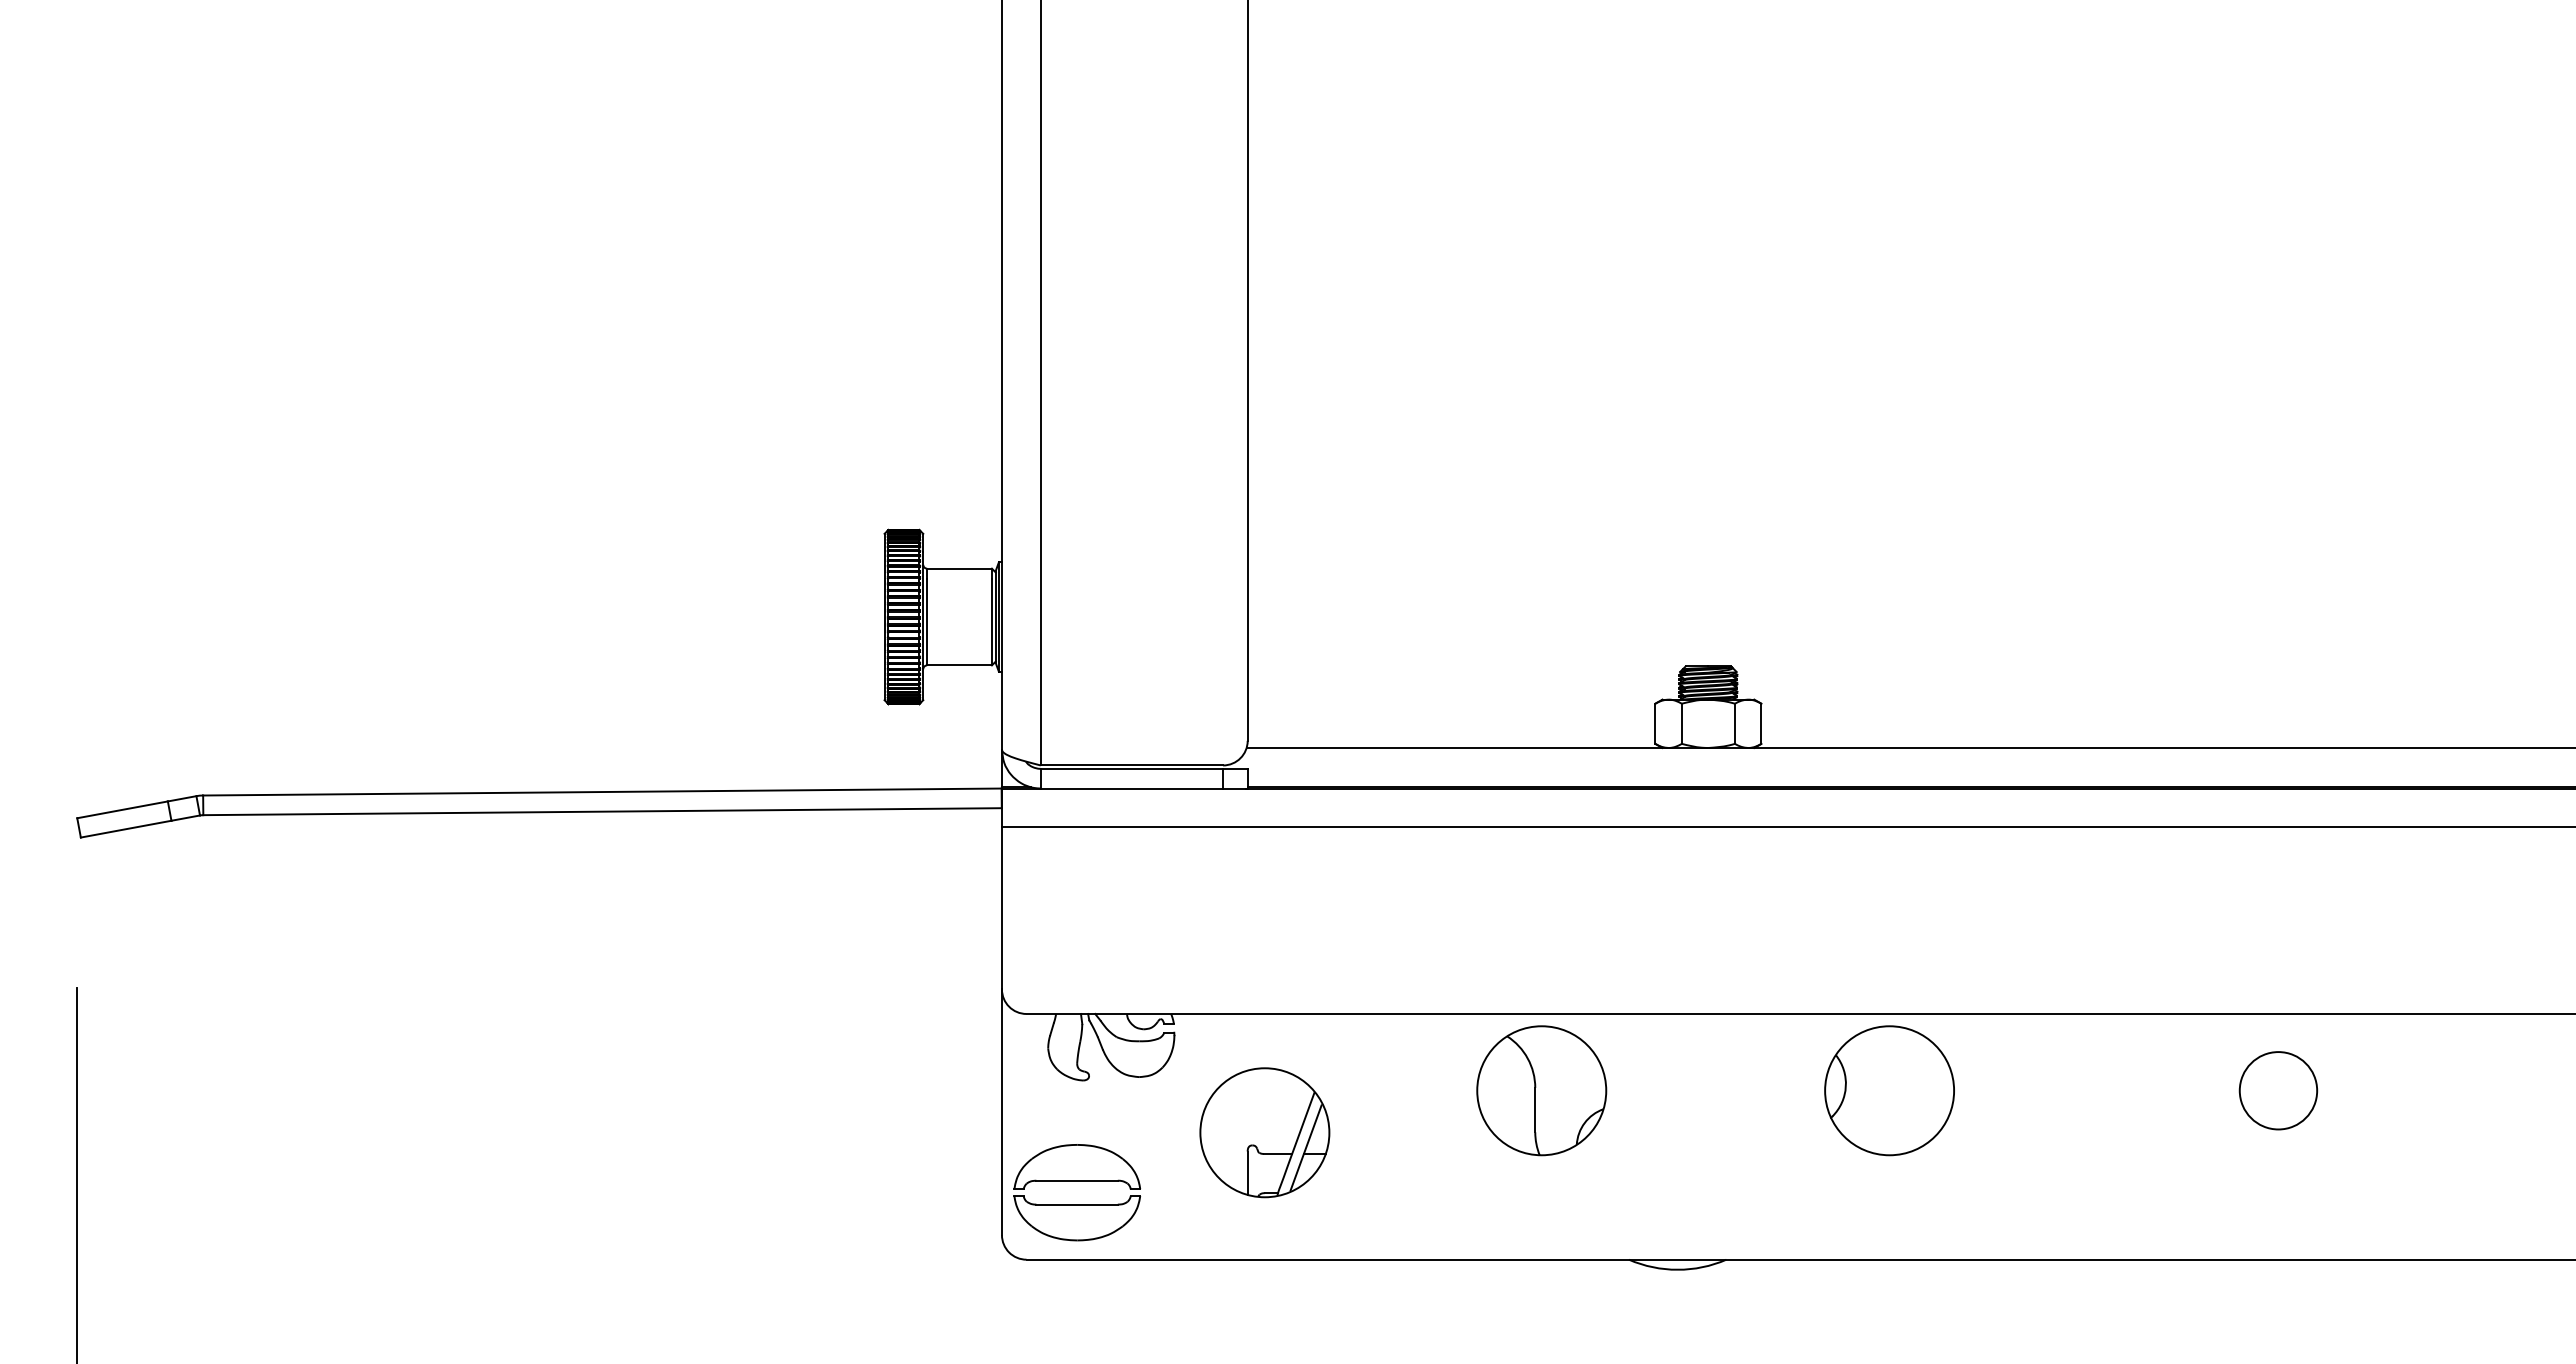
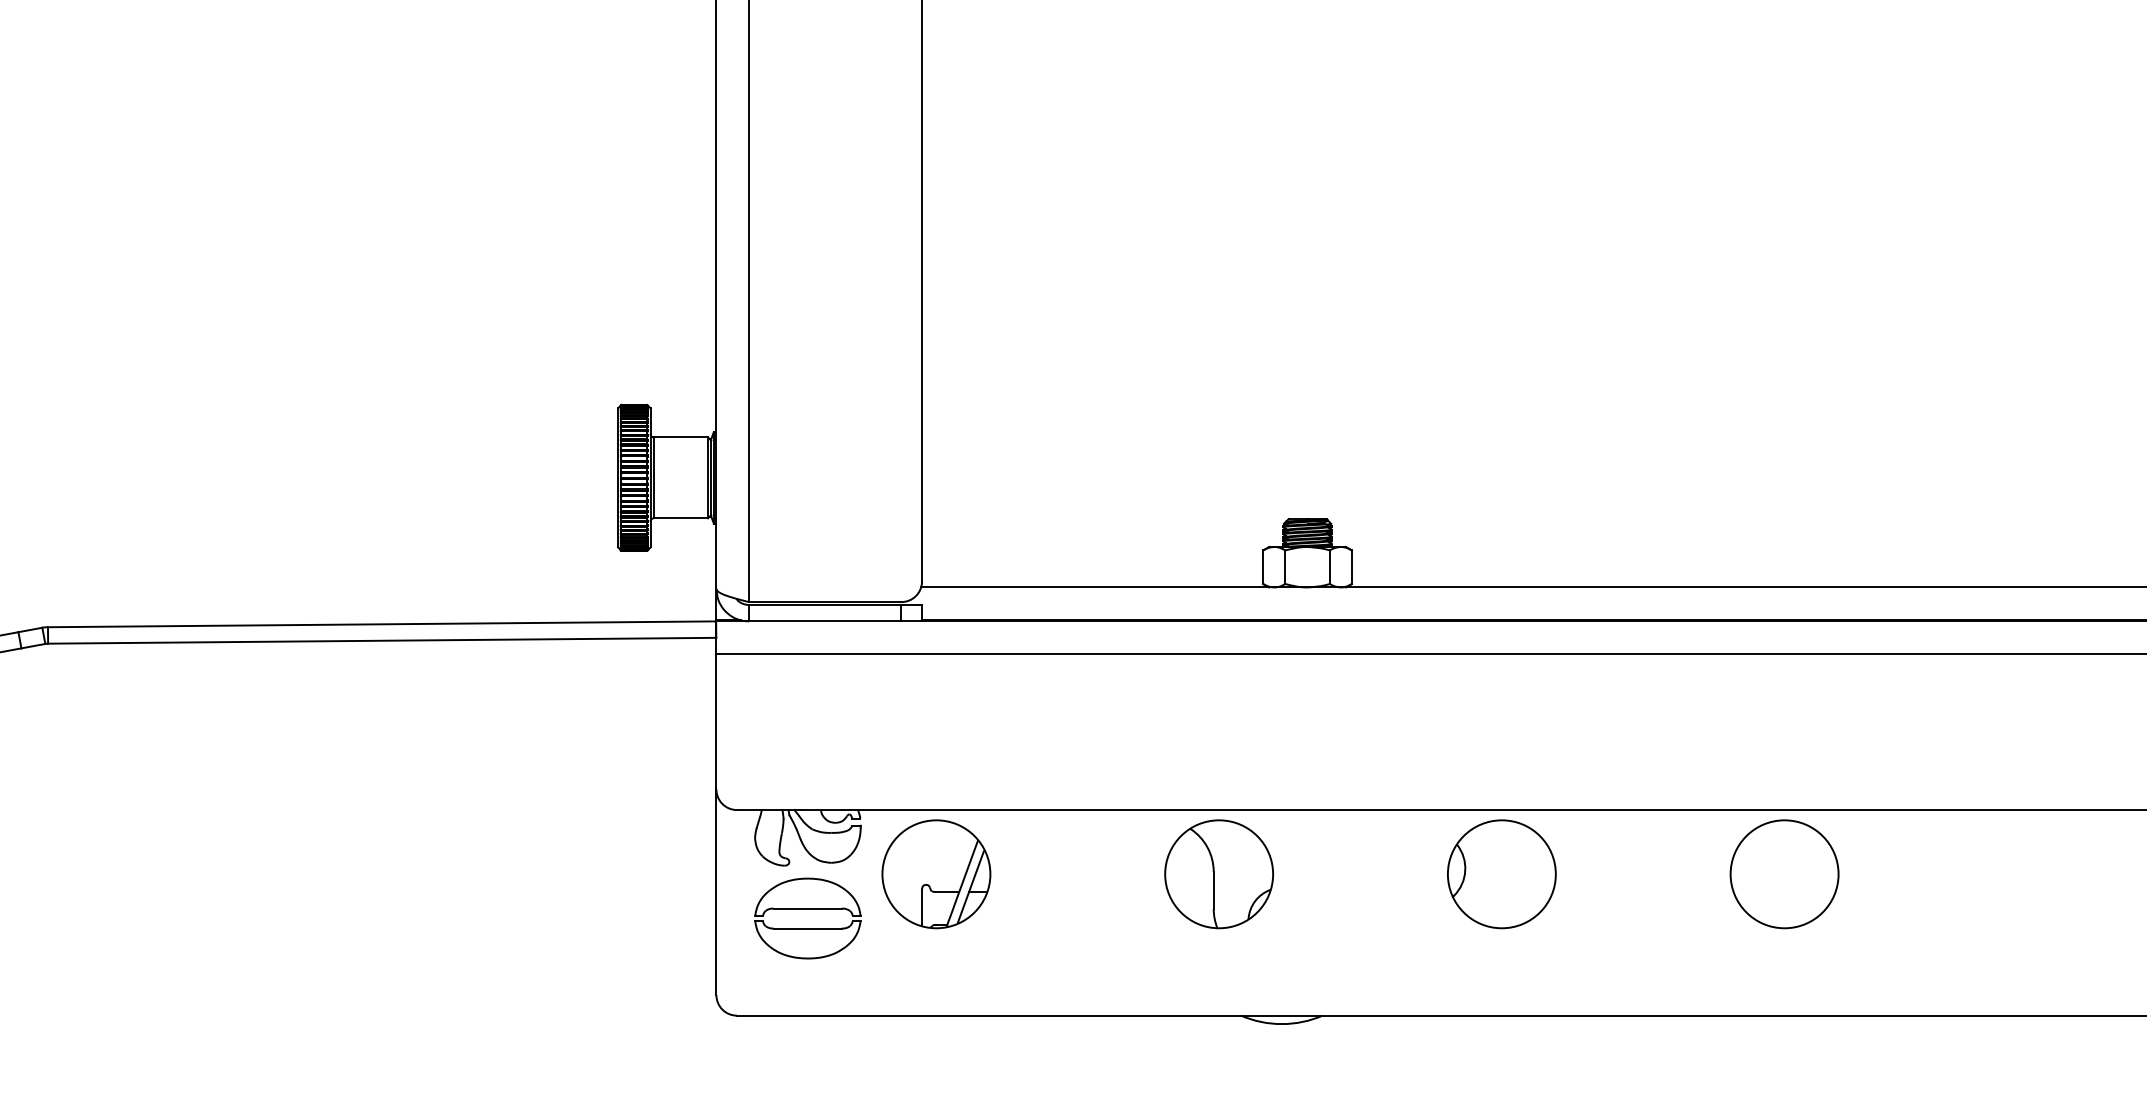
part: (1541, 1090) -> (1218, 874), moved
part: (1889, 1090) -> (1501, 874), moved
circle: (2277, 1090) -> (1783, 874), size x1.67
part: (1264, 1132) -> (936, 874), moved
part: (1076, 1181) -> (807, 909), moved

